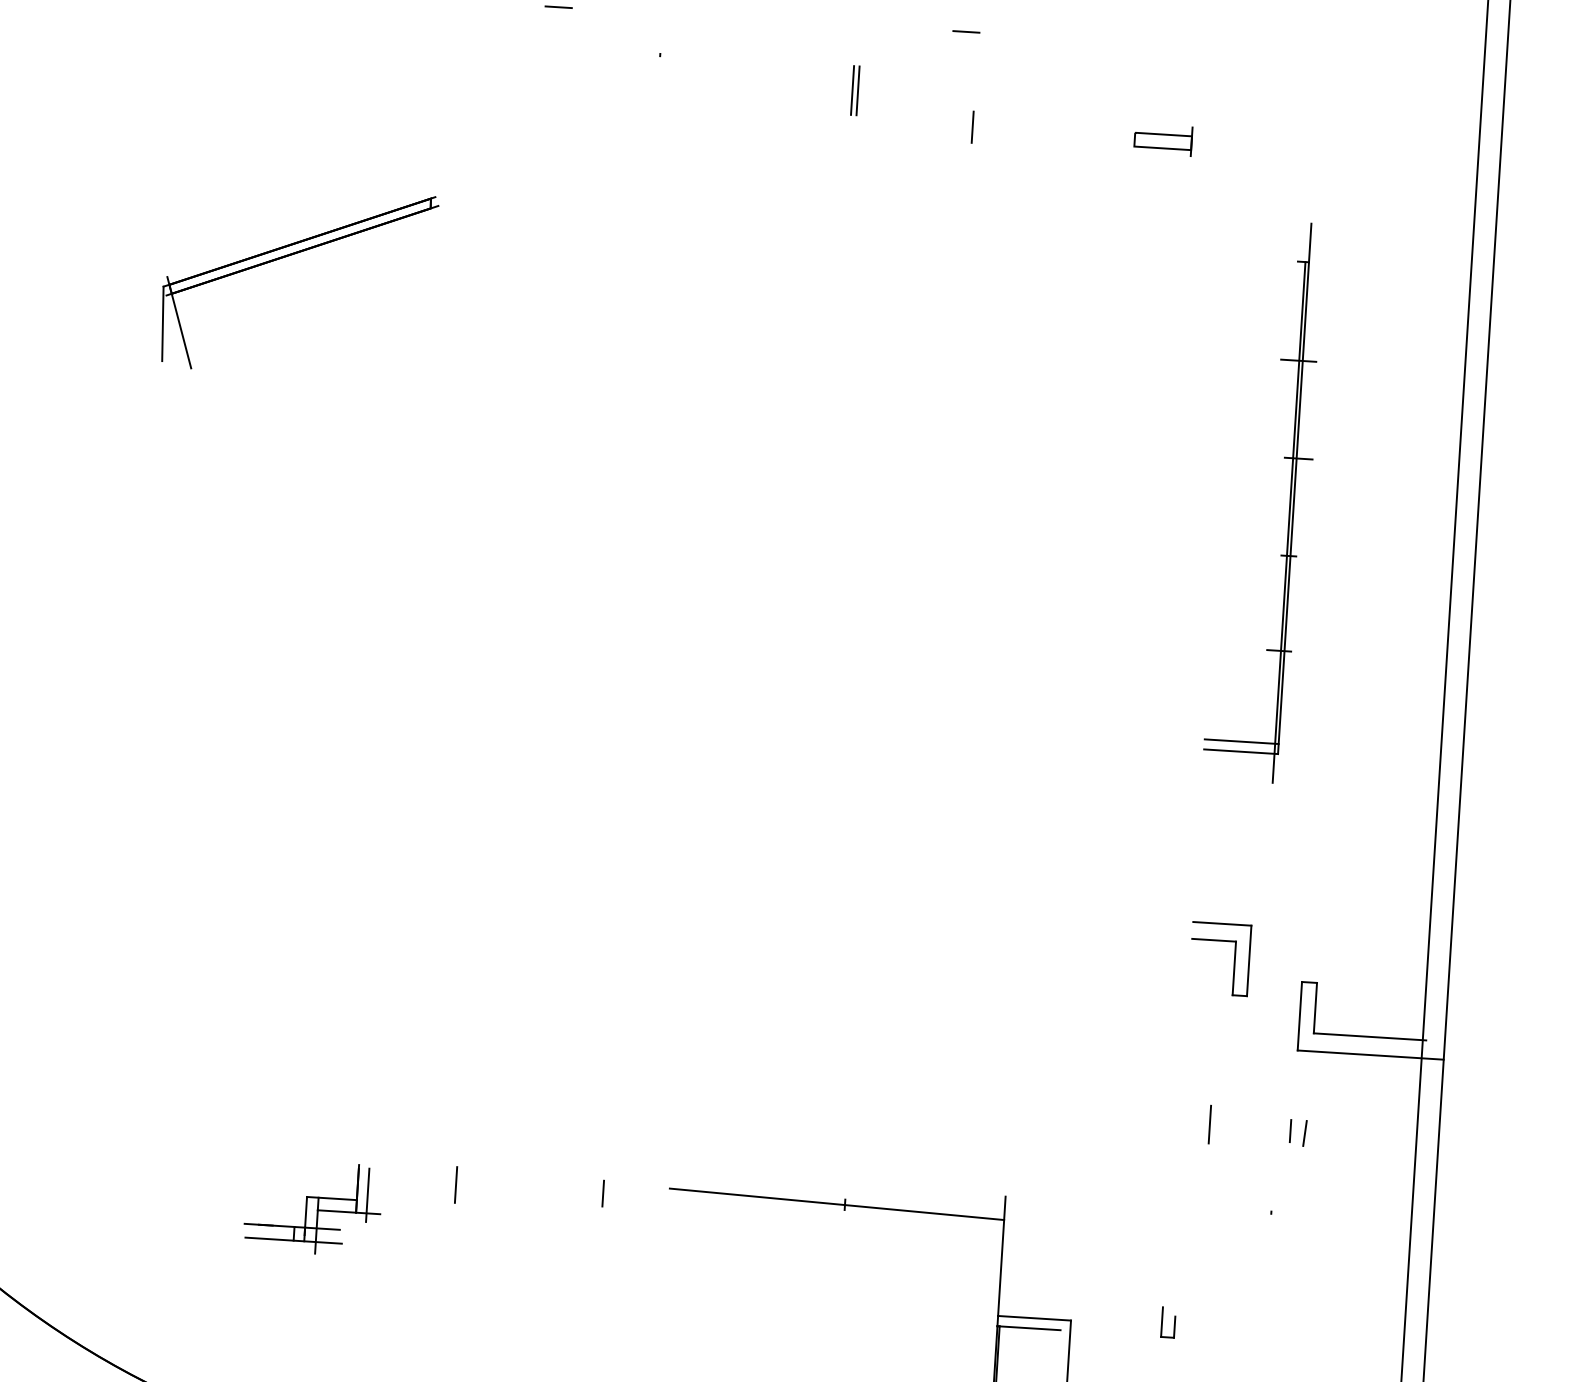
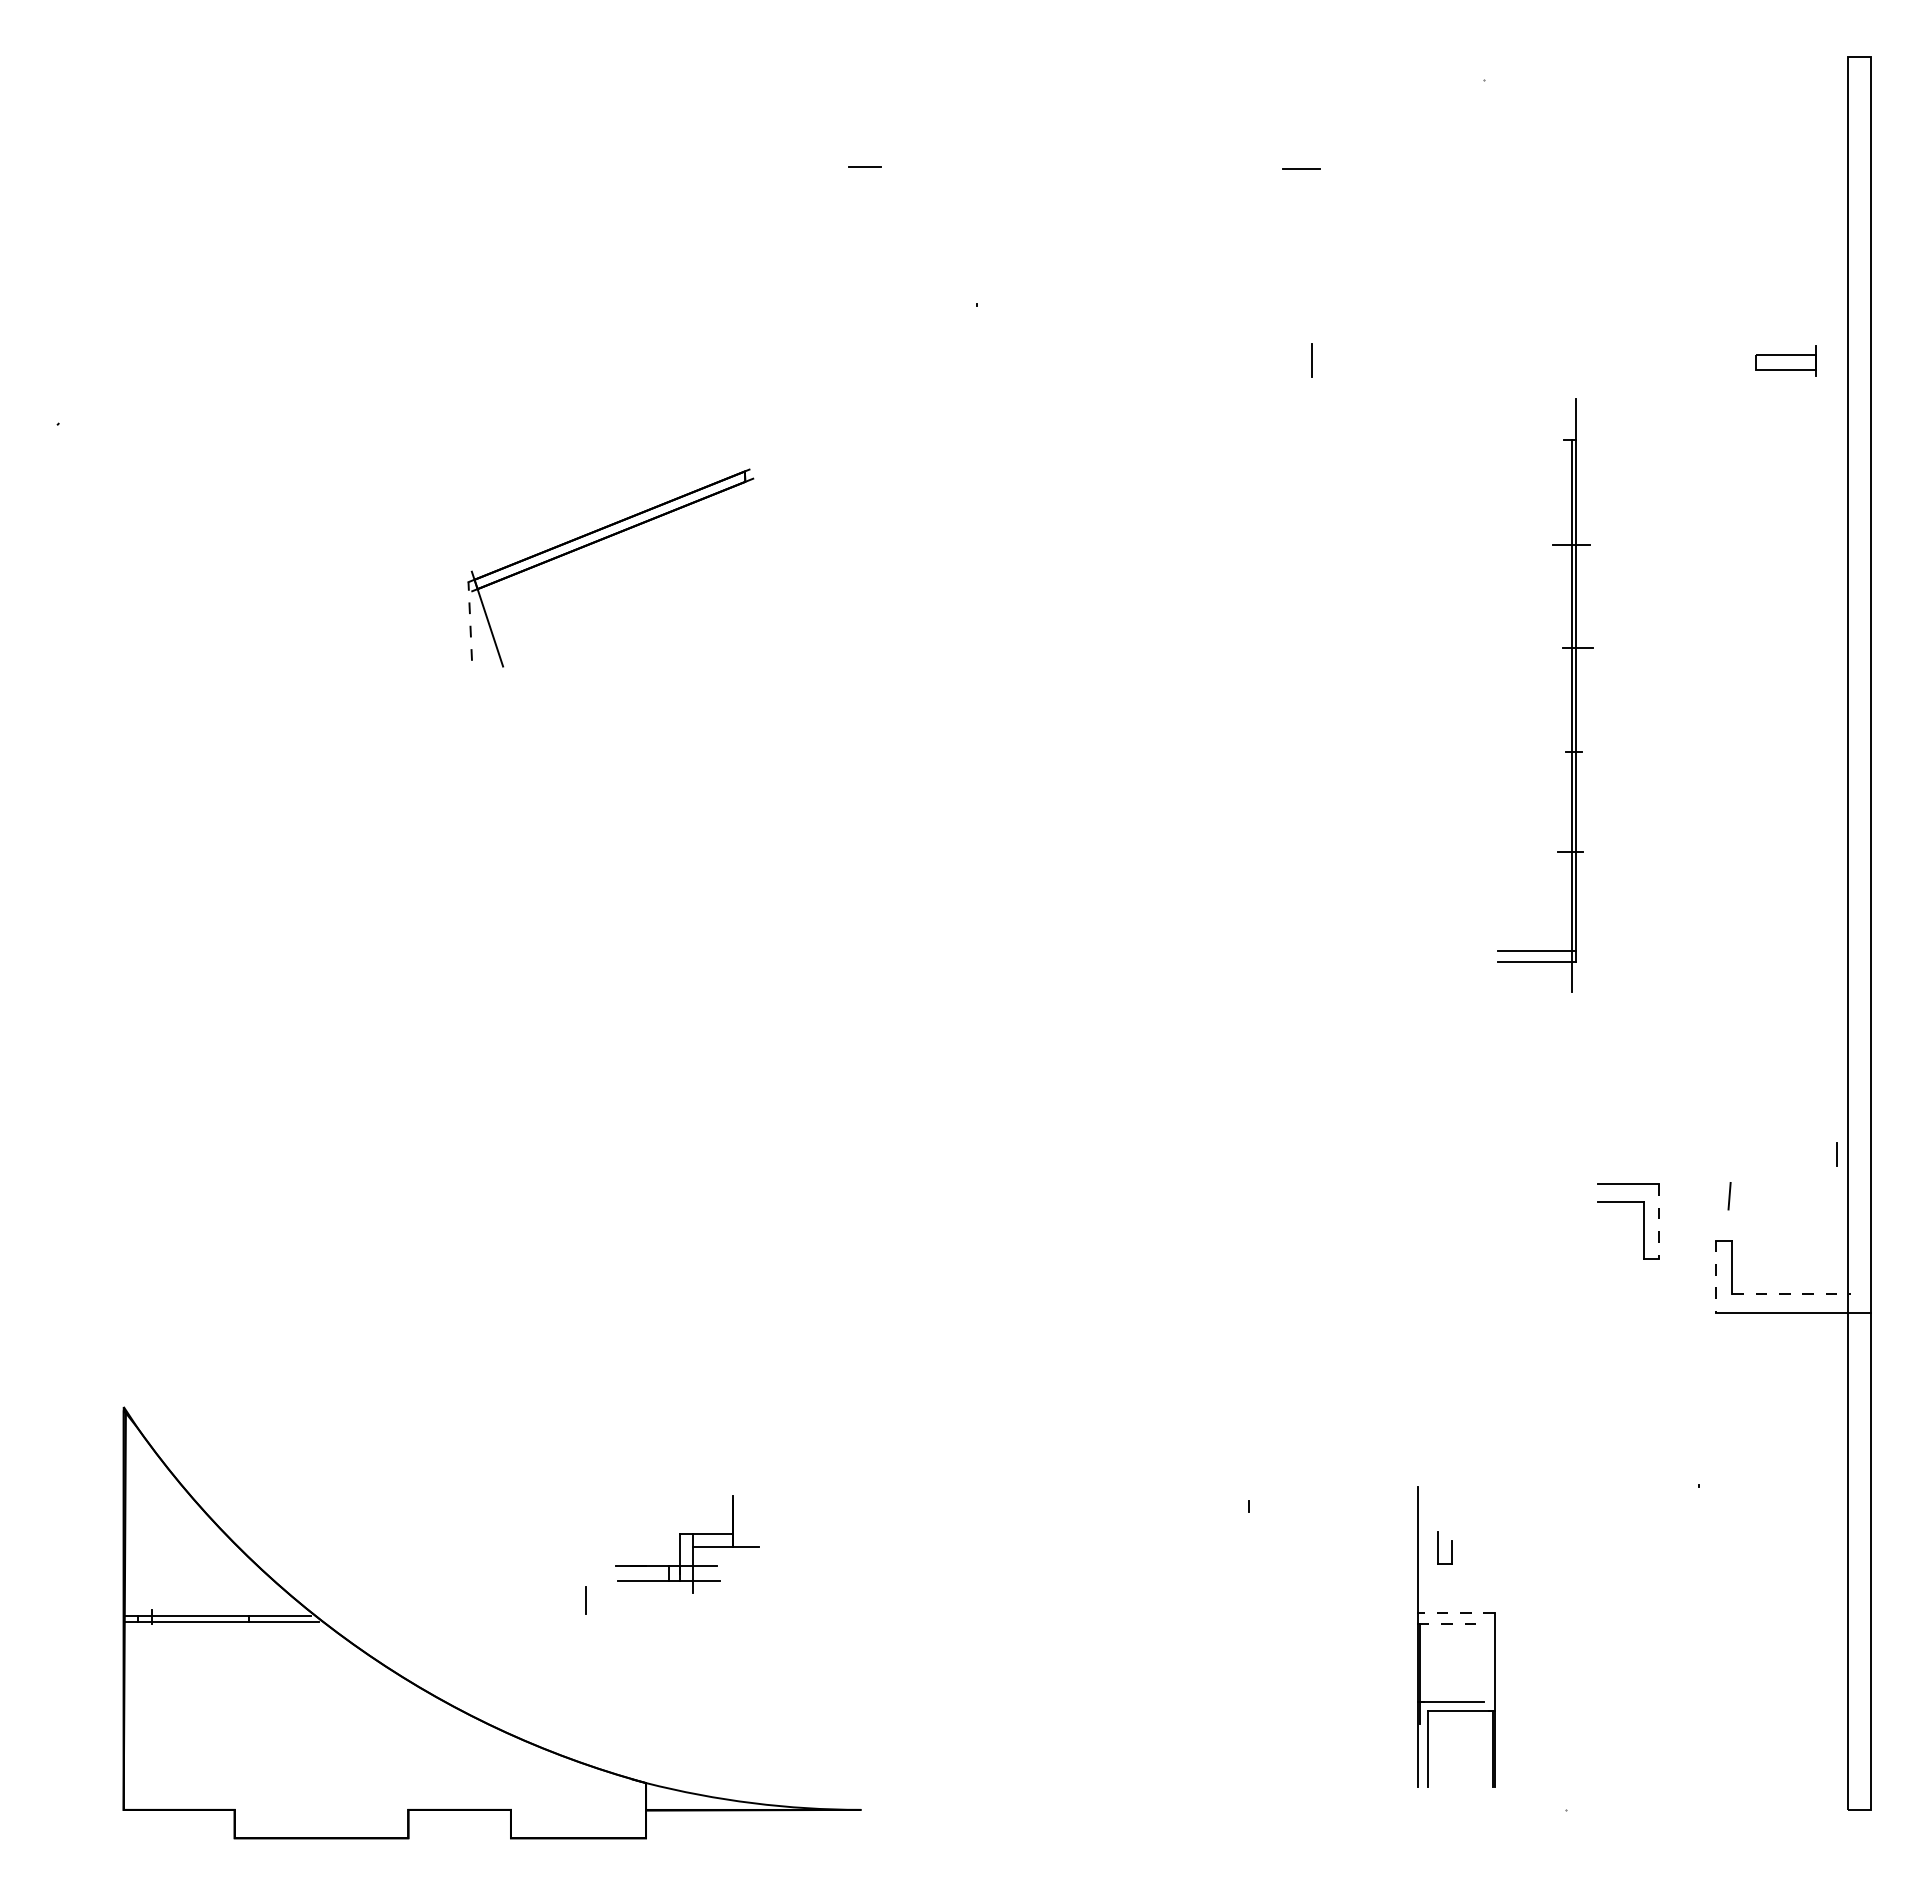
line: (558, 6) -> (866, 260), removed
line: (965, 31) -> (1298, 259), removed
line: (852, 90) -> (1182, 329), removed
line: (857, 91) -> (1188, 329), removed
part: (1162, 139) -> (1785, 360), moved
line: (163, 322) -> (470, 620), solid -> dashed
part: (1289, 502) -> (1571, 695), moved
line: (1249, 961) -> (1659, 1222), solid -> dashed
line: (1299, 1016) -> (1716, 1277), solid -> dashed
line: (1369, 1036) -> (1791, 1293), solid -> dashed
line: (1209, 1124) -> (1628, 1397), removed
line: (1289, 1130) -> (1836, 1154), moved
line: (1304, 1133) -> (1729, 1196), moved
line: (455, 1184) -> (836, 1510), removed
line: (602, 1193) -> (585, 1600), moved
line: (367, 1195) -> (744, 1527), removed
line: (836, 1203) -> (1239, 1505), removed
line: (1034, 1318) -> (1456, 1613), solid -> dashed
part: (1167, 1322) -> (1444, 1547), moved
line: (1029, 1328) -> (1451, 1624), solid -> dashed

